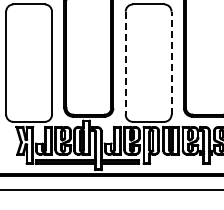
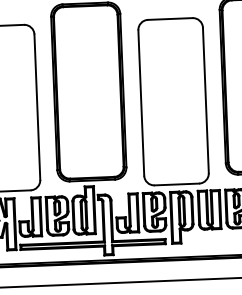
line: (125, 63) -> (140, 103), dashed -> solid
line: (171, 63) -> (205, 100), dashed -> solid

